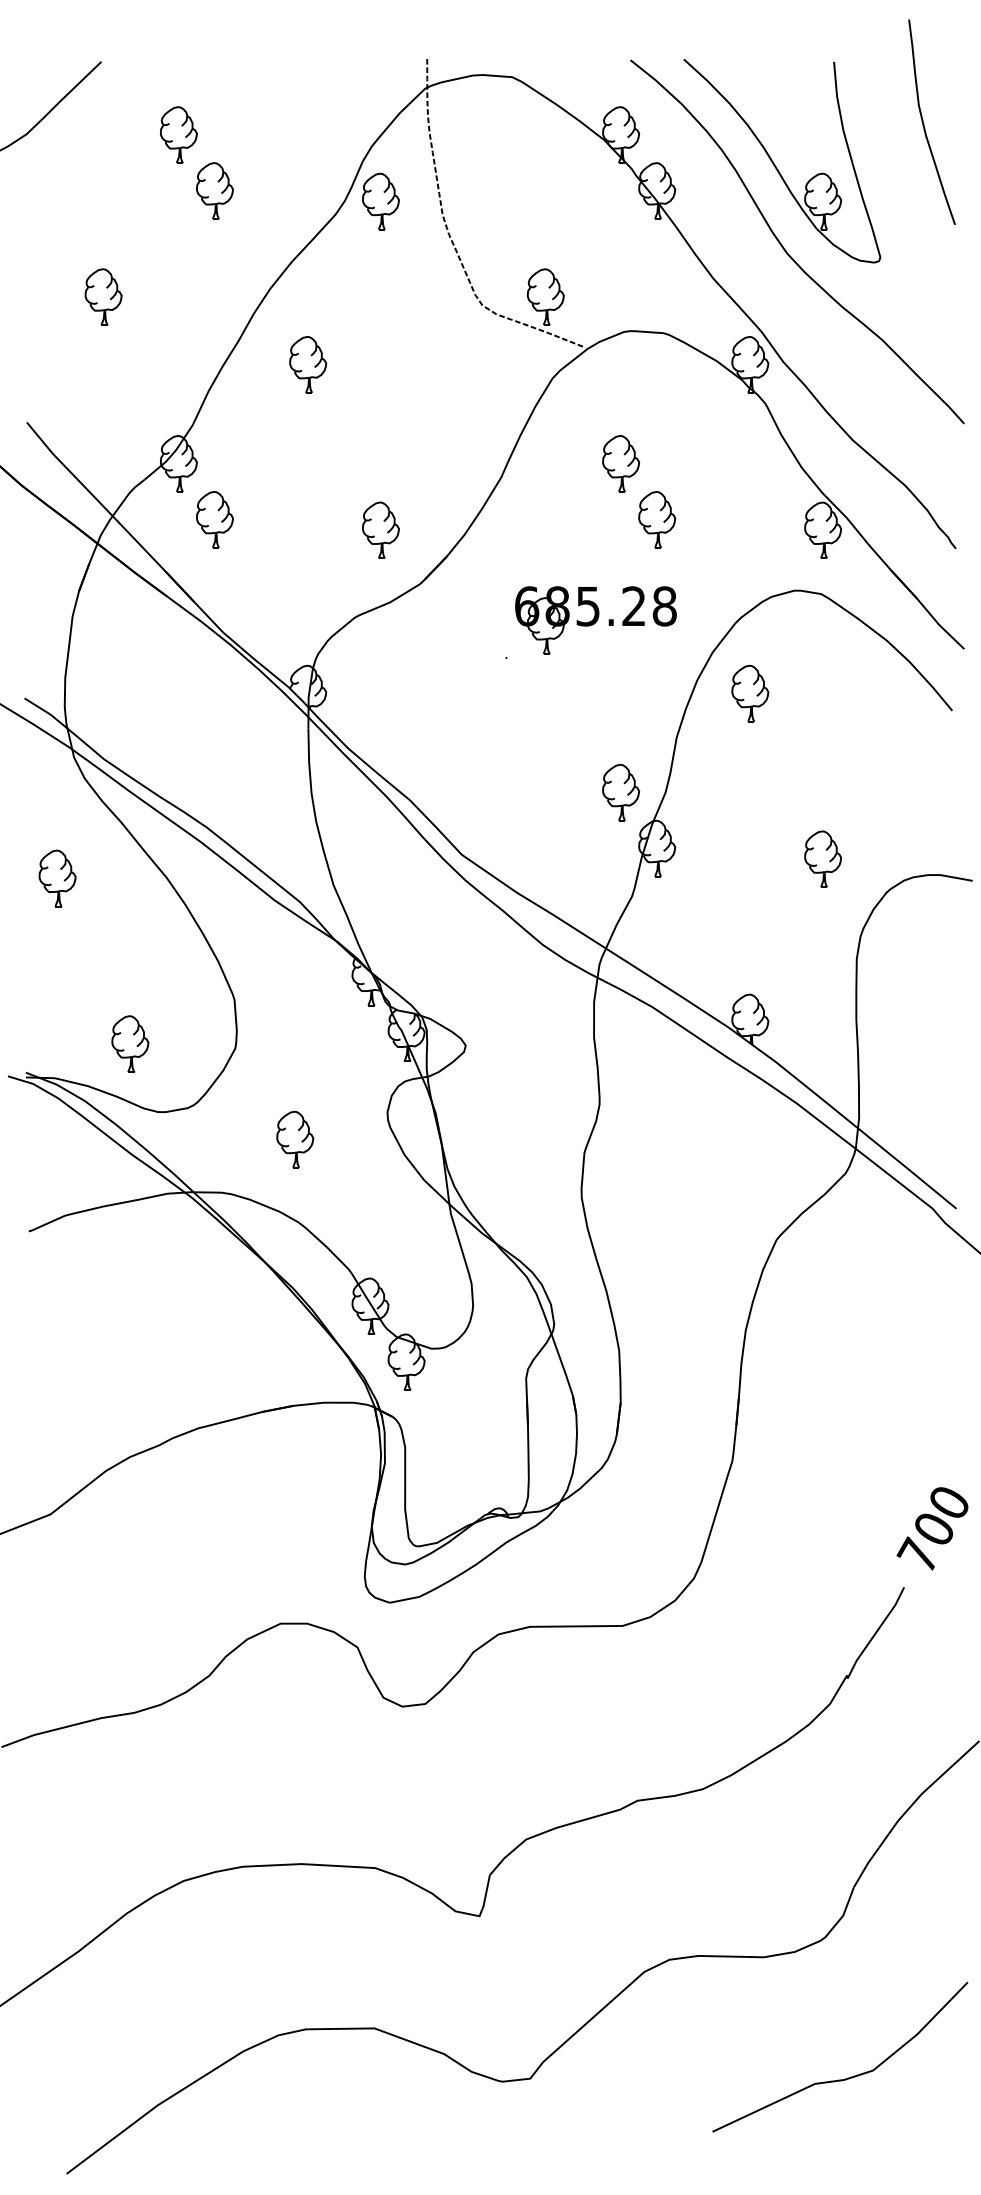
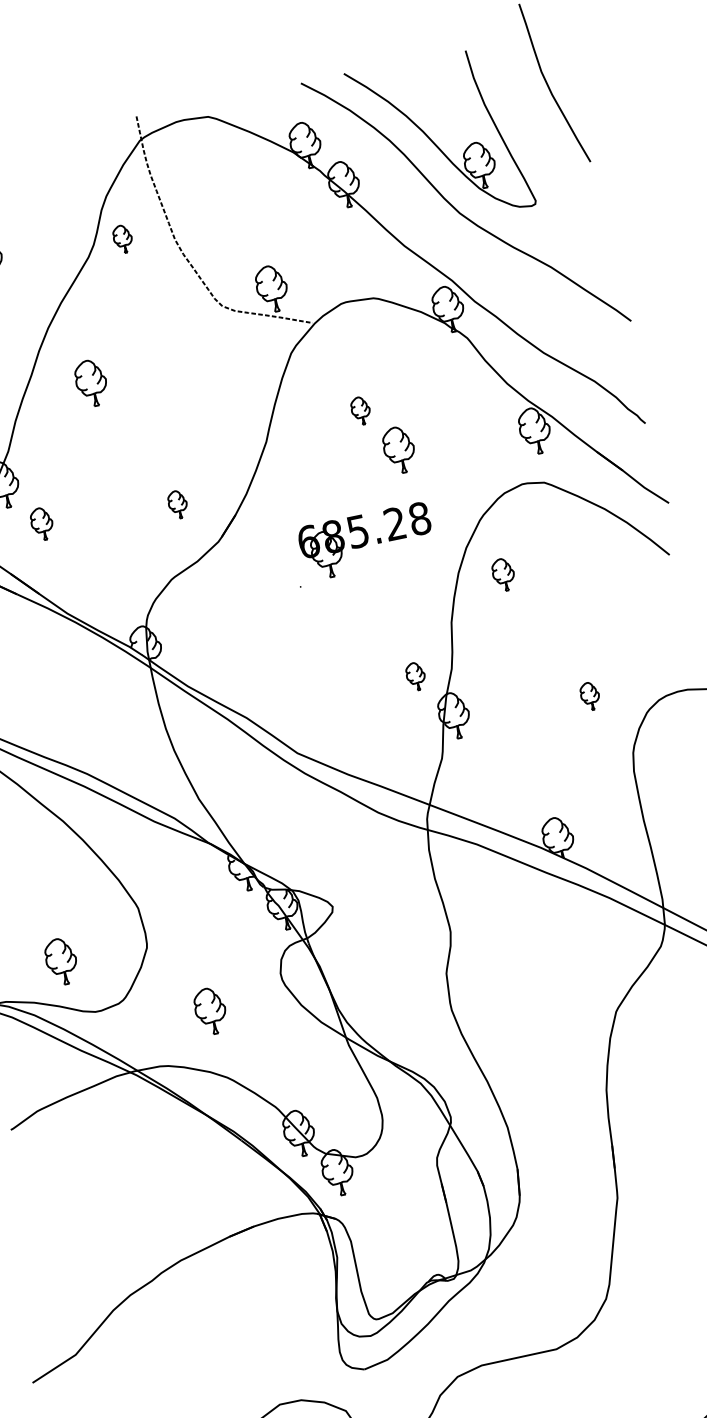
part: (380, 201) -> (122, 239), size x0.6
part: (621, 463) -> (361, 410), size x0.6
part: (214, 519) -> (41, 523), size x0.7
part: (380, 529) -> (177, 504), size x0.6
part: (750, 693) -> (503, 574), size x0.7
part: (621, 792) -> (416, 676), size x0.6
part: (823, 858) -> (590, 695), size x0.6

